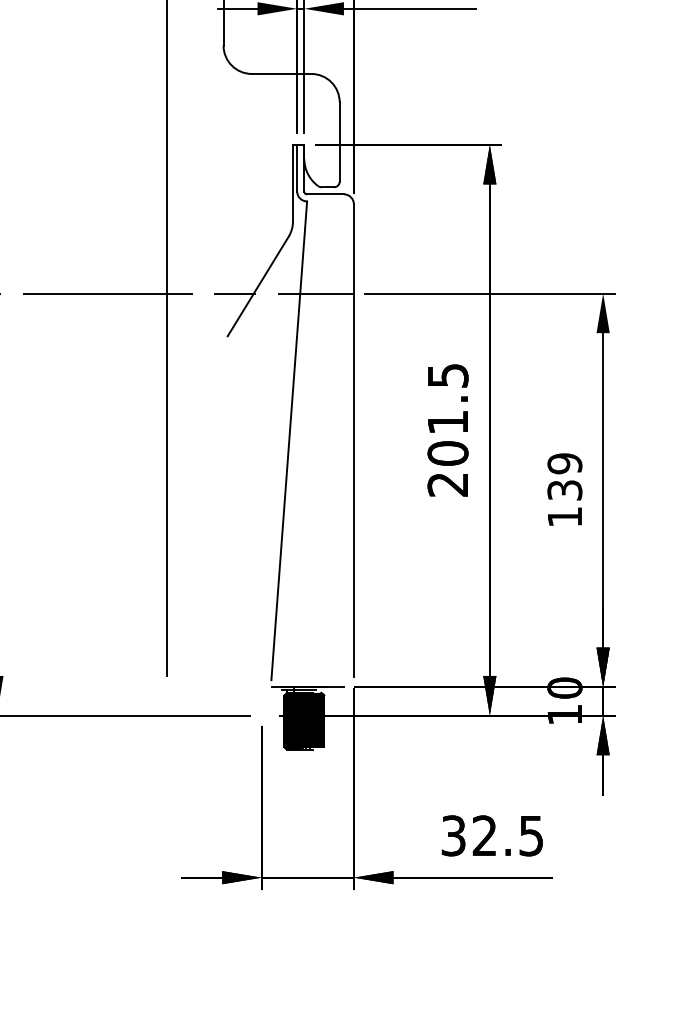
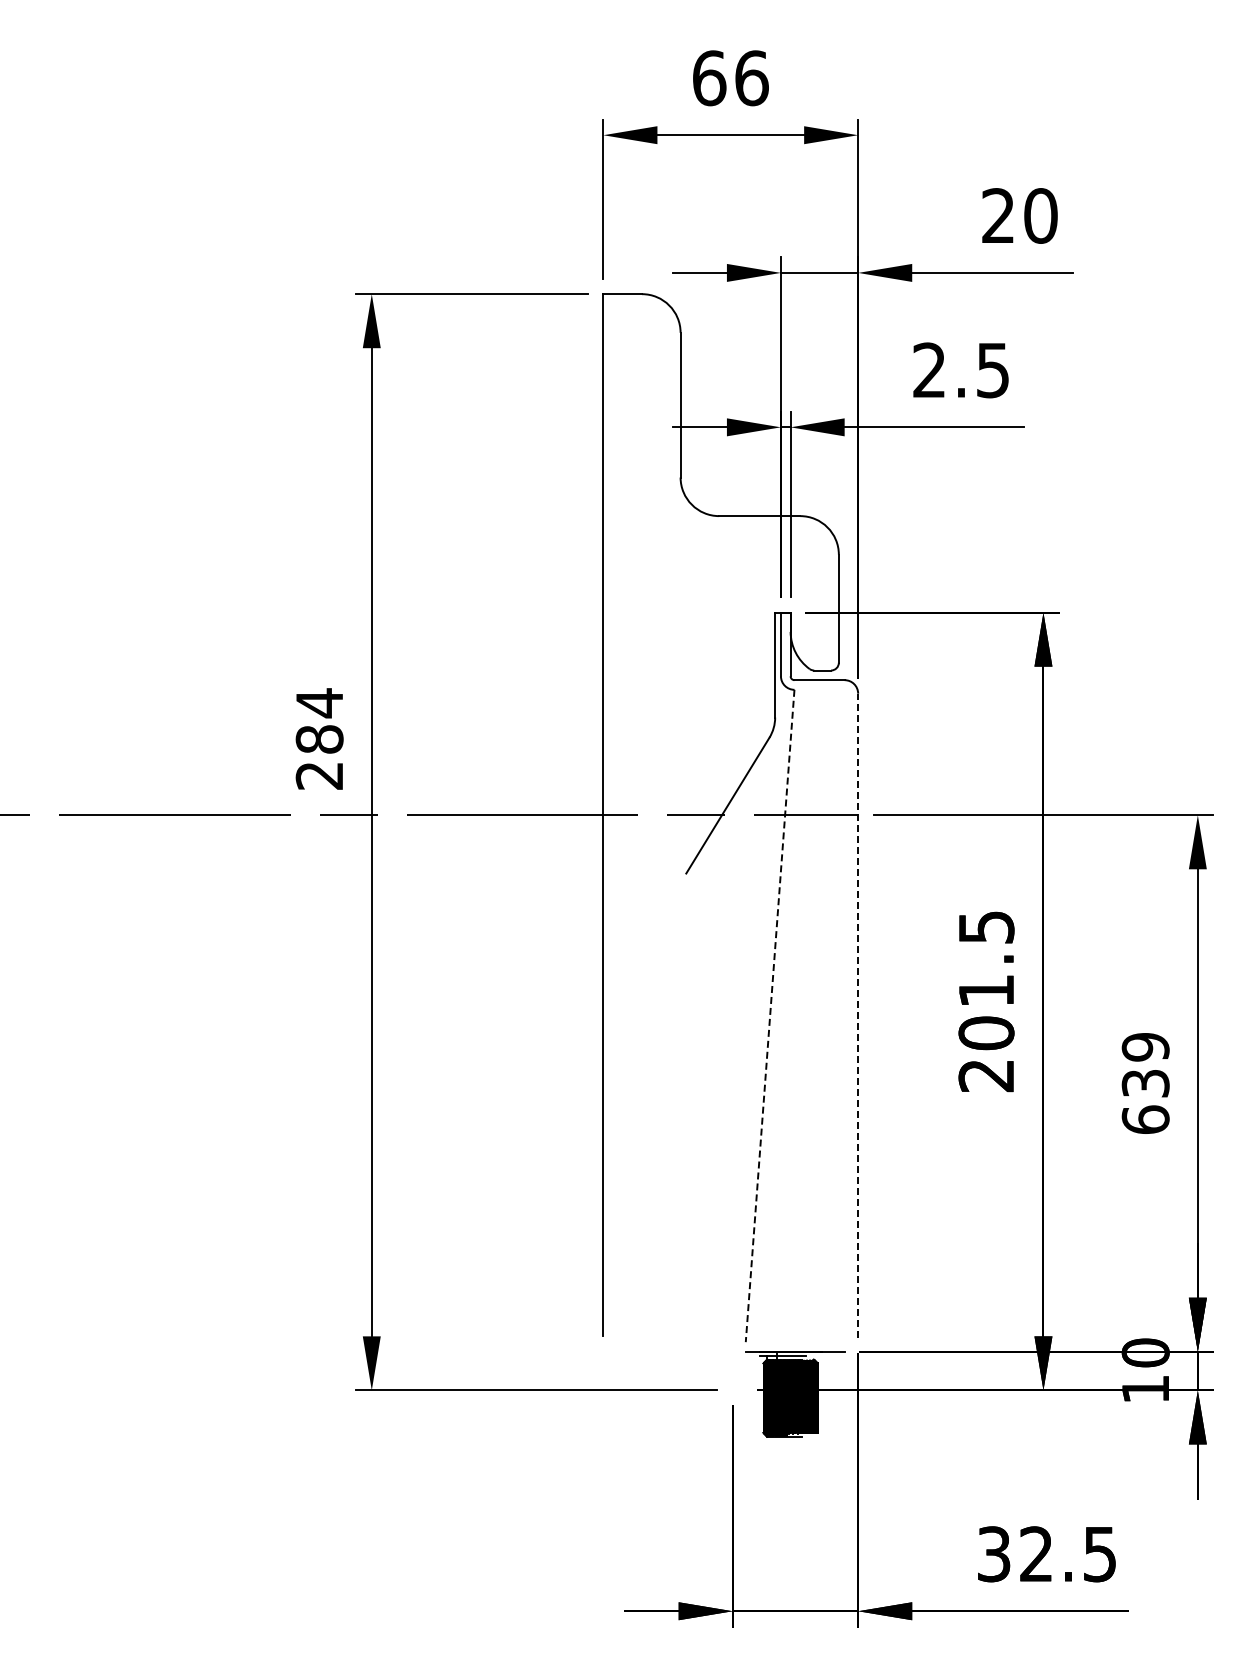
line: (354, 440) -> (858, 1015), solid -> dashed
line: (289, 441) -> (770, 1016), solid -> dashed
text: (564, 516) -> (1145, 1119), 139 -> 639

